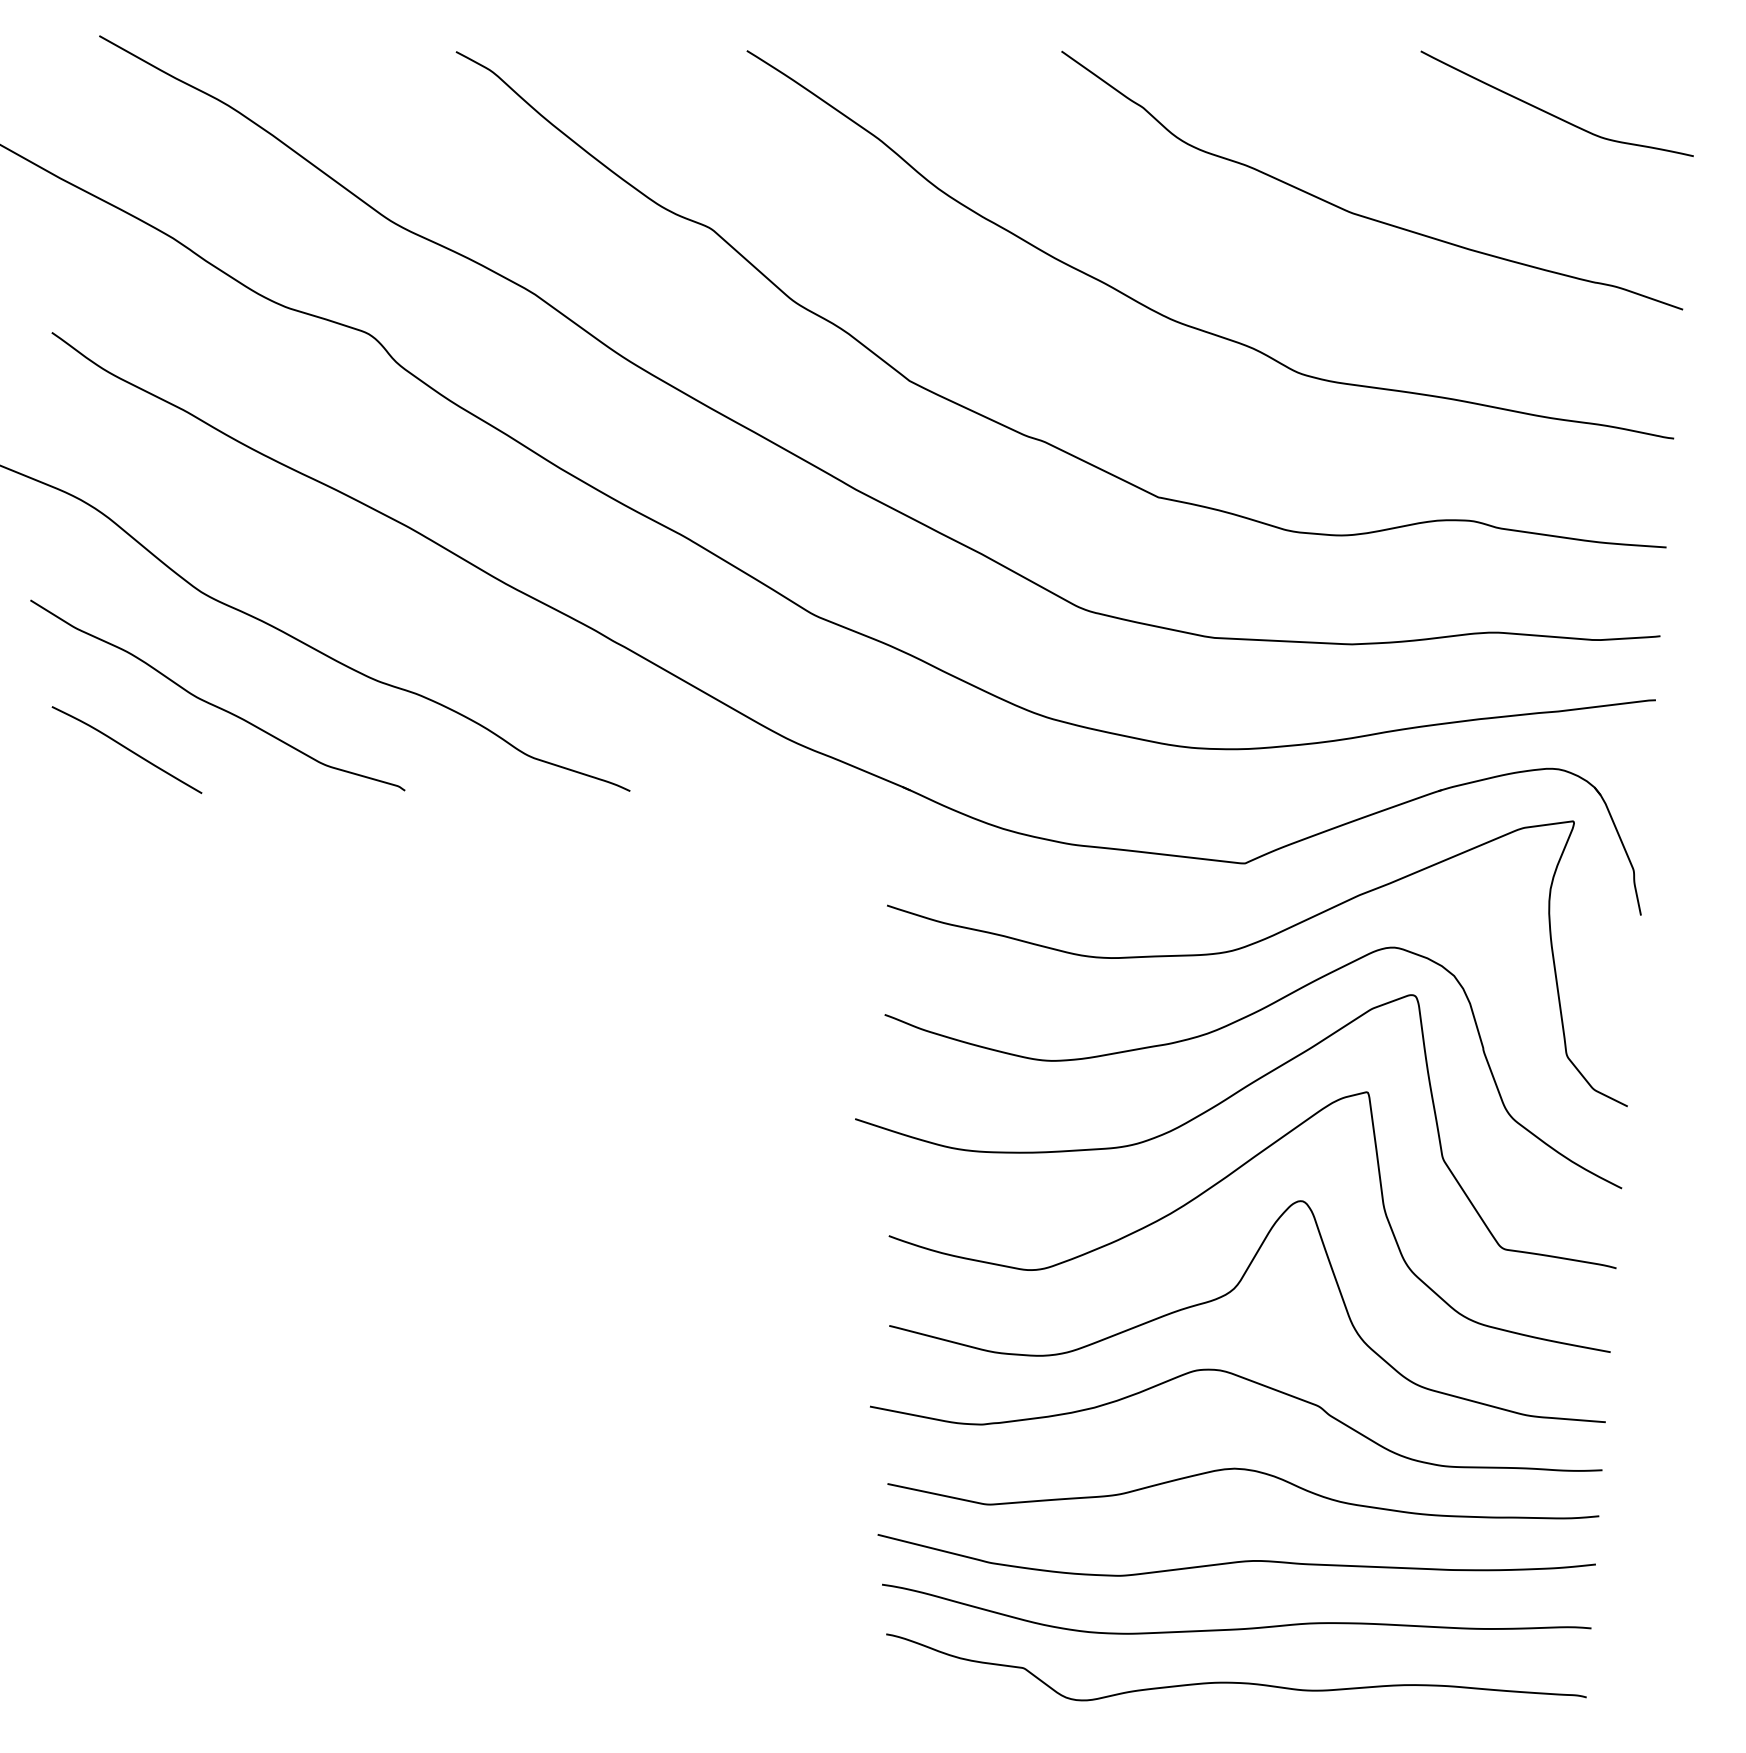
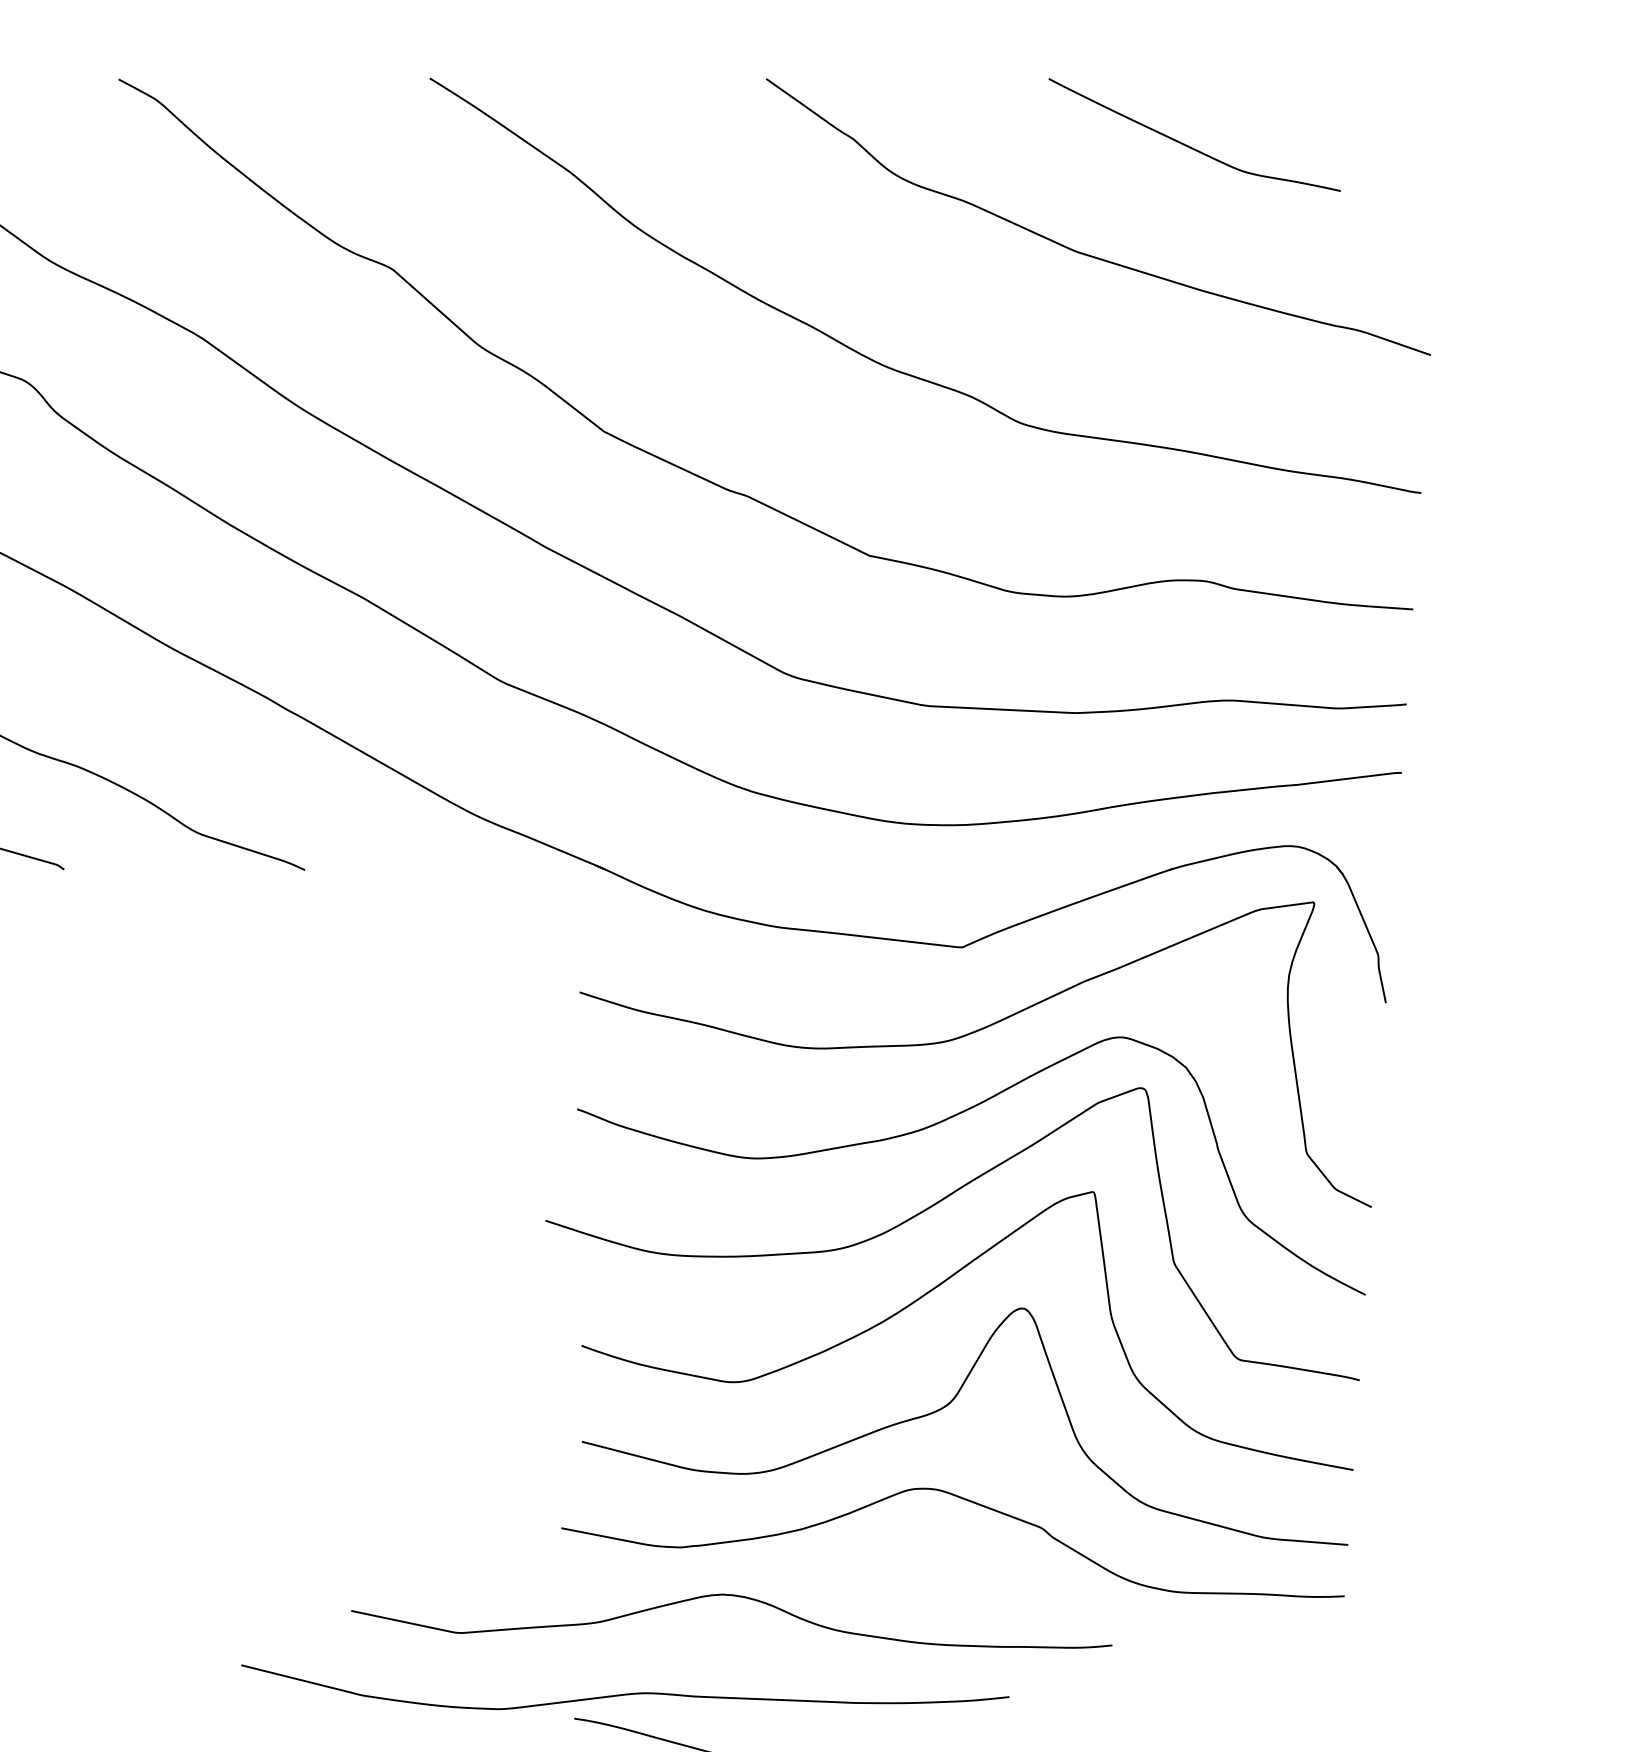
curve: (1551, 113) -> (1188, 145), moved
curve: (1243, 1470) -> (731, 1596), moved
curve: (1236, 1561) -> (625, 1693), moved

